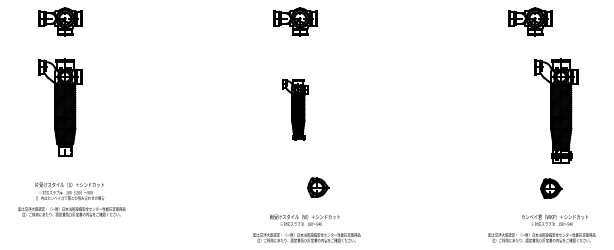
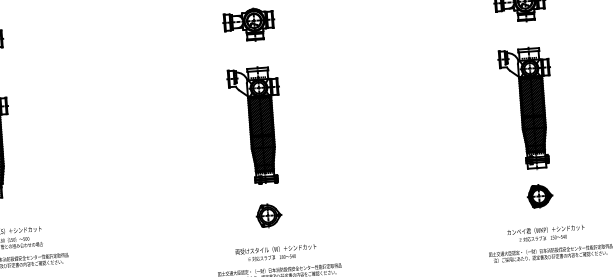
part: (295, 109) -> (256, 125), size x1.67
part: (556, 110) -> (527, 107), moved
part: (318, 187) -> (269, 215), moved
part: (551, 188) -> (540, 196), moved
text: (555, 219) -> (546, 232), moved

